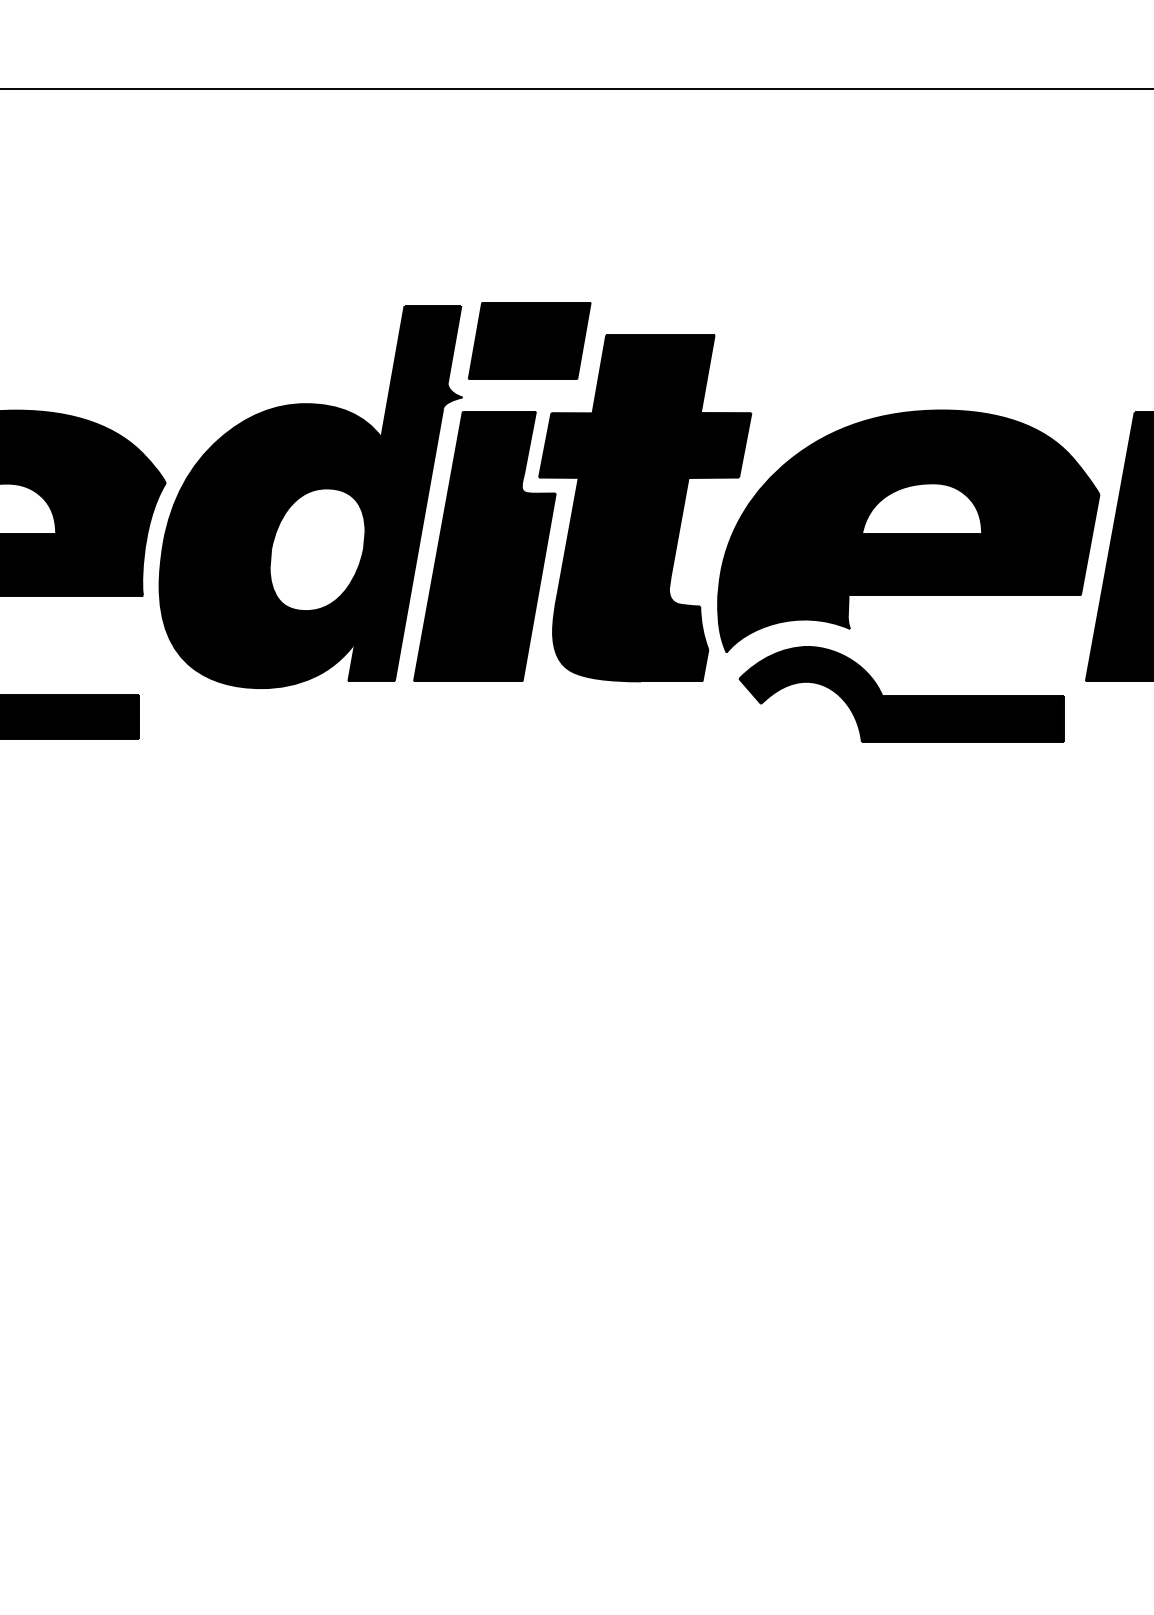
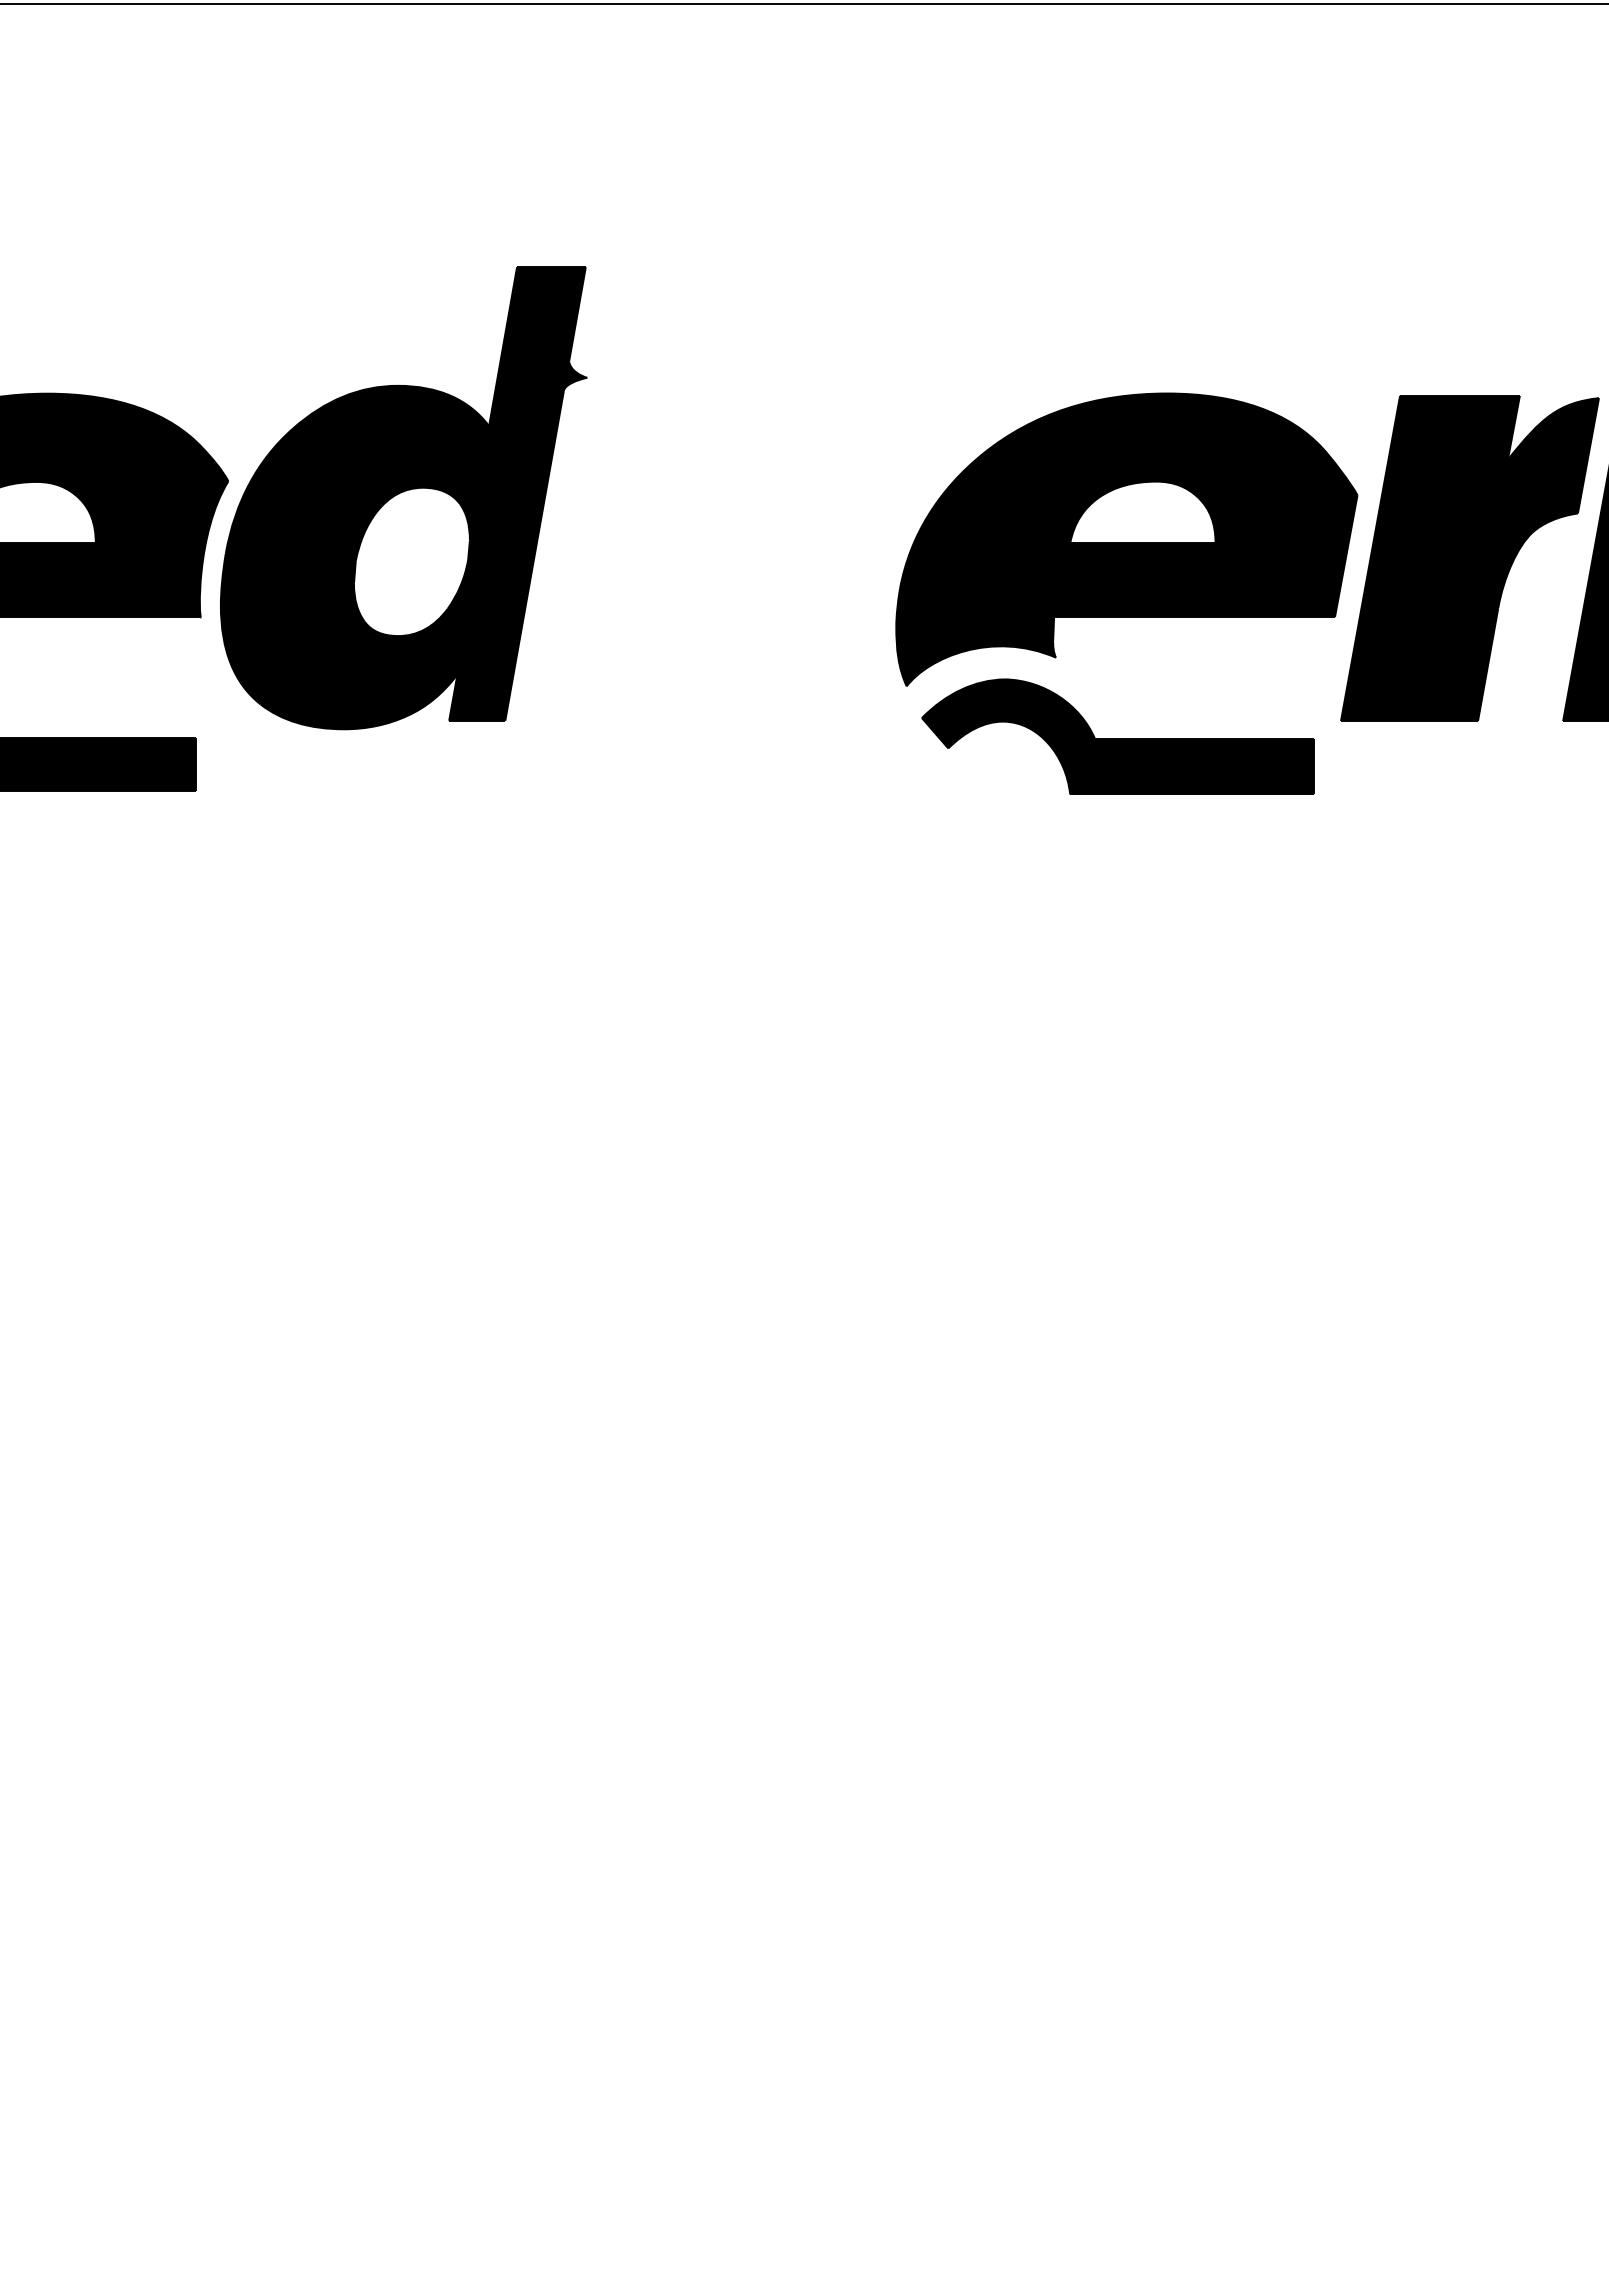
part: (582, 491) -> (732, 491), removed

